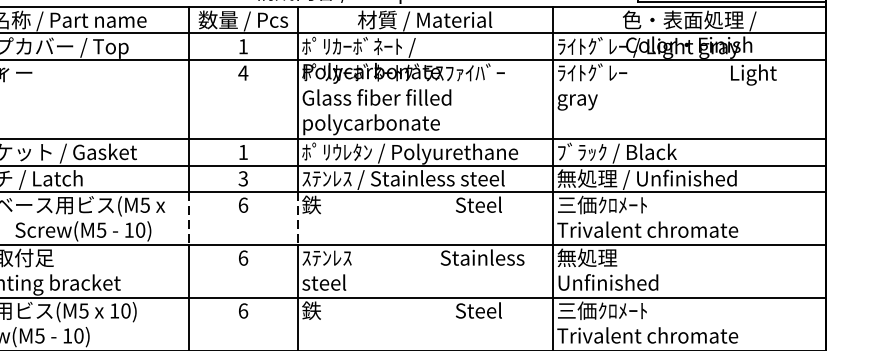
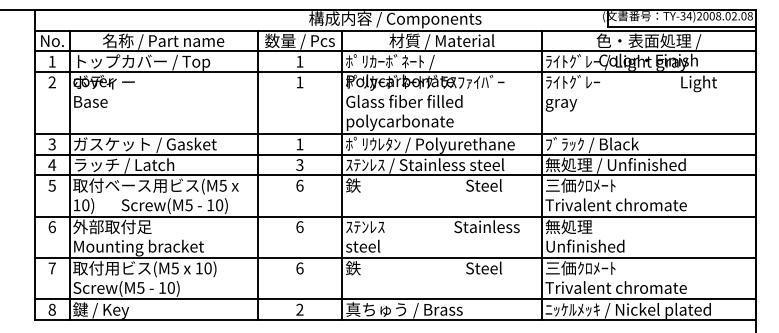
text: (242, 73) -> (299, 82), 4 -> 1
line: (189, 218) -> (257, 196), dashed -> solid
line: (297, 218) -> (342, 196), dashed -> solid

